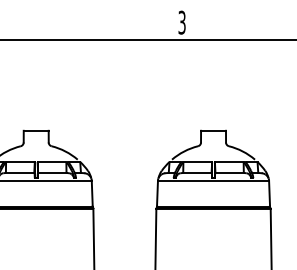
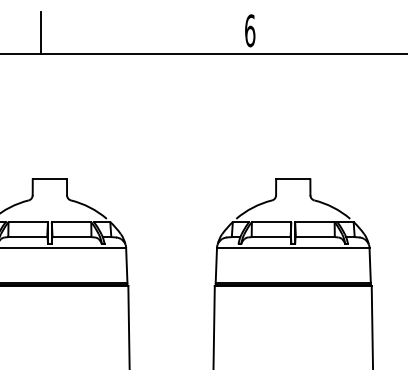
text: (182, 22) -> (250, 30), 3 -> 6
line: (29, 23) -> (40, 32), added

